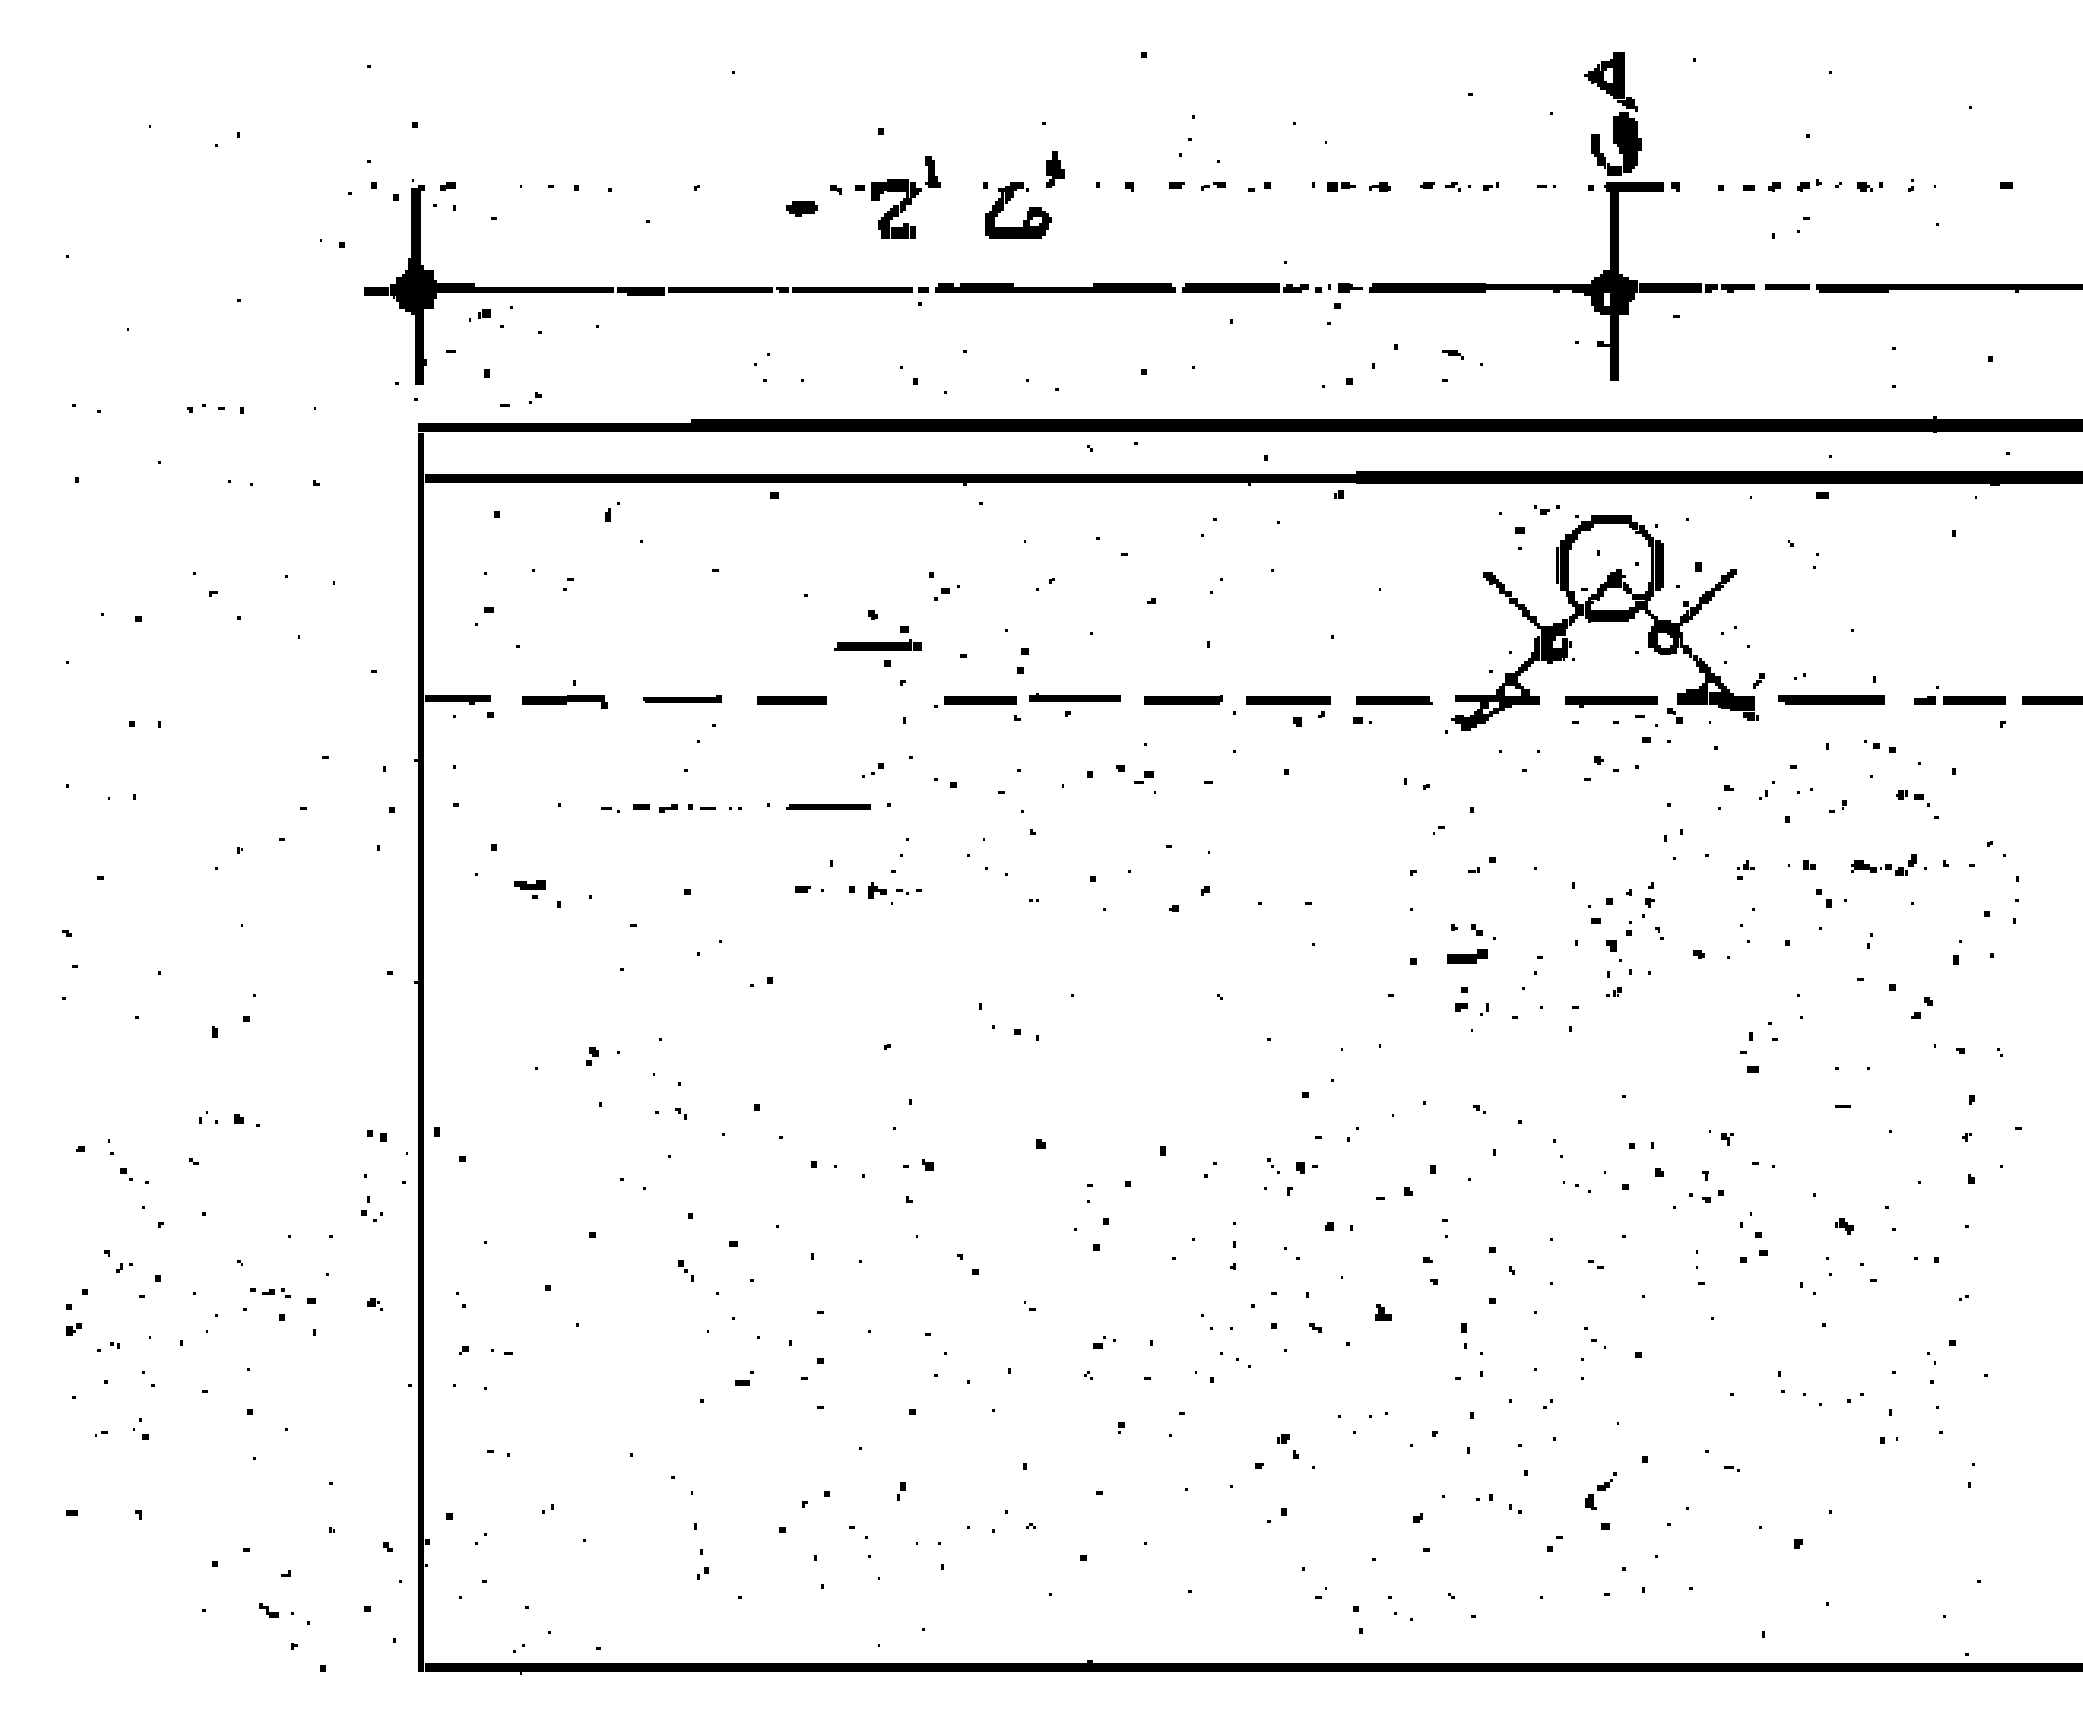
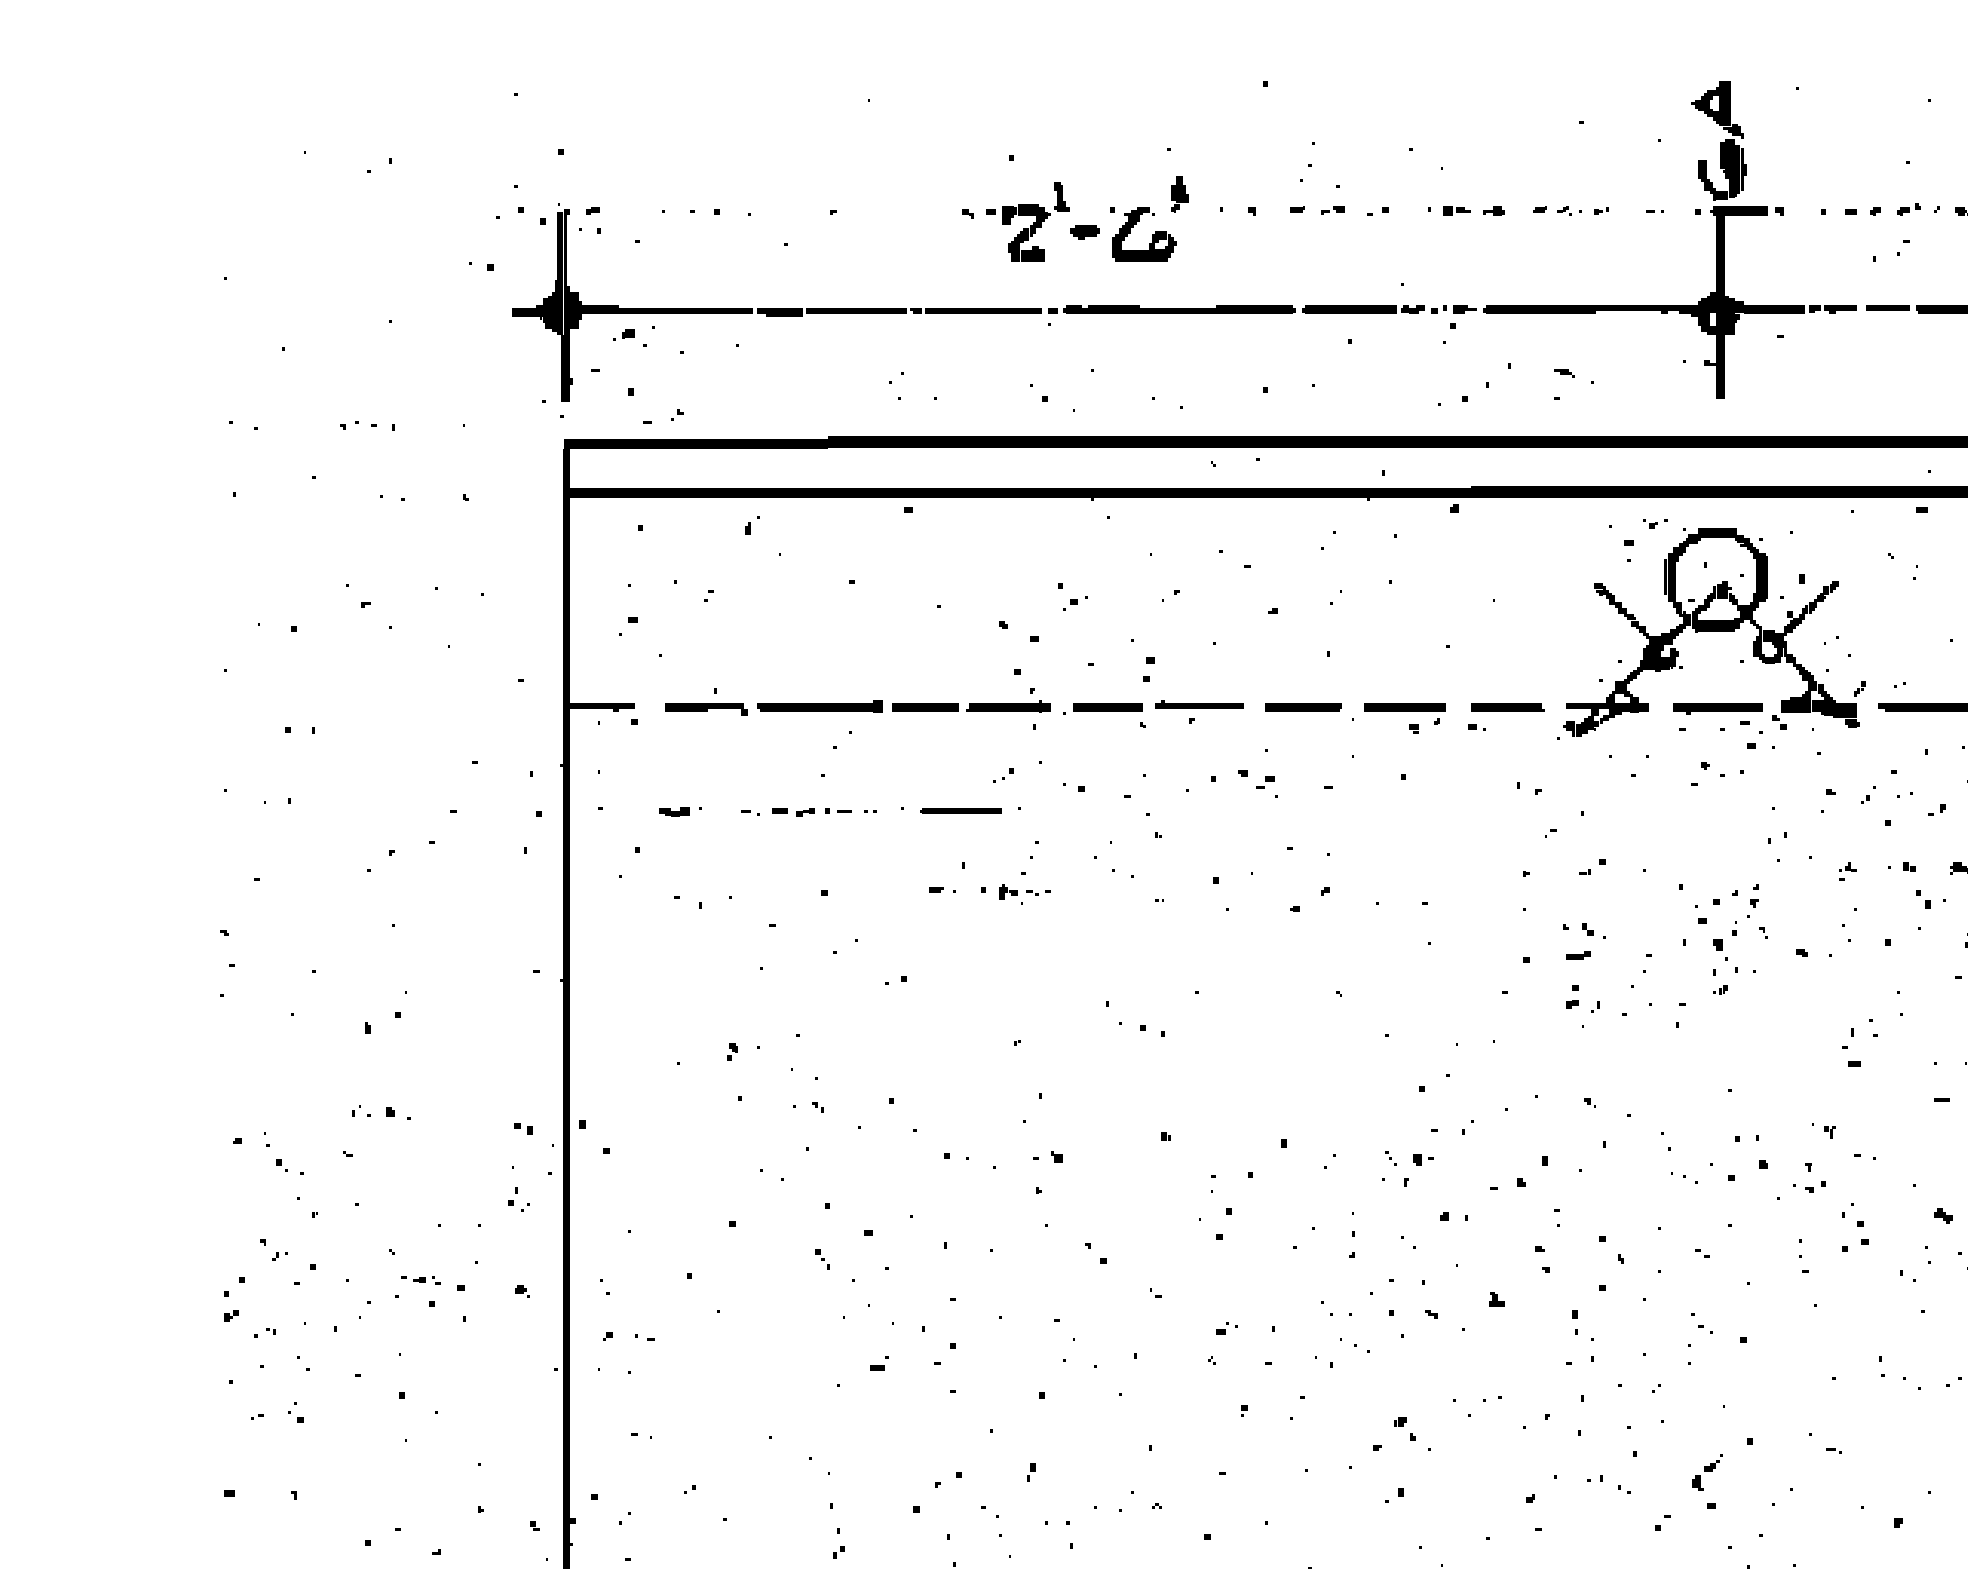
part: (801, 208) -> (1084, 232), moved
part: (877, 644) -> (1008, 705), moved
part: (682, 698) -> (819, 705), size x1.67
part: (529, 884) -> (673, 811), moved
part: (1467, 956) -> (1578, 955), size x0.62

